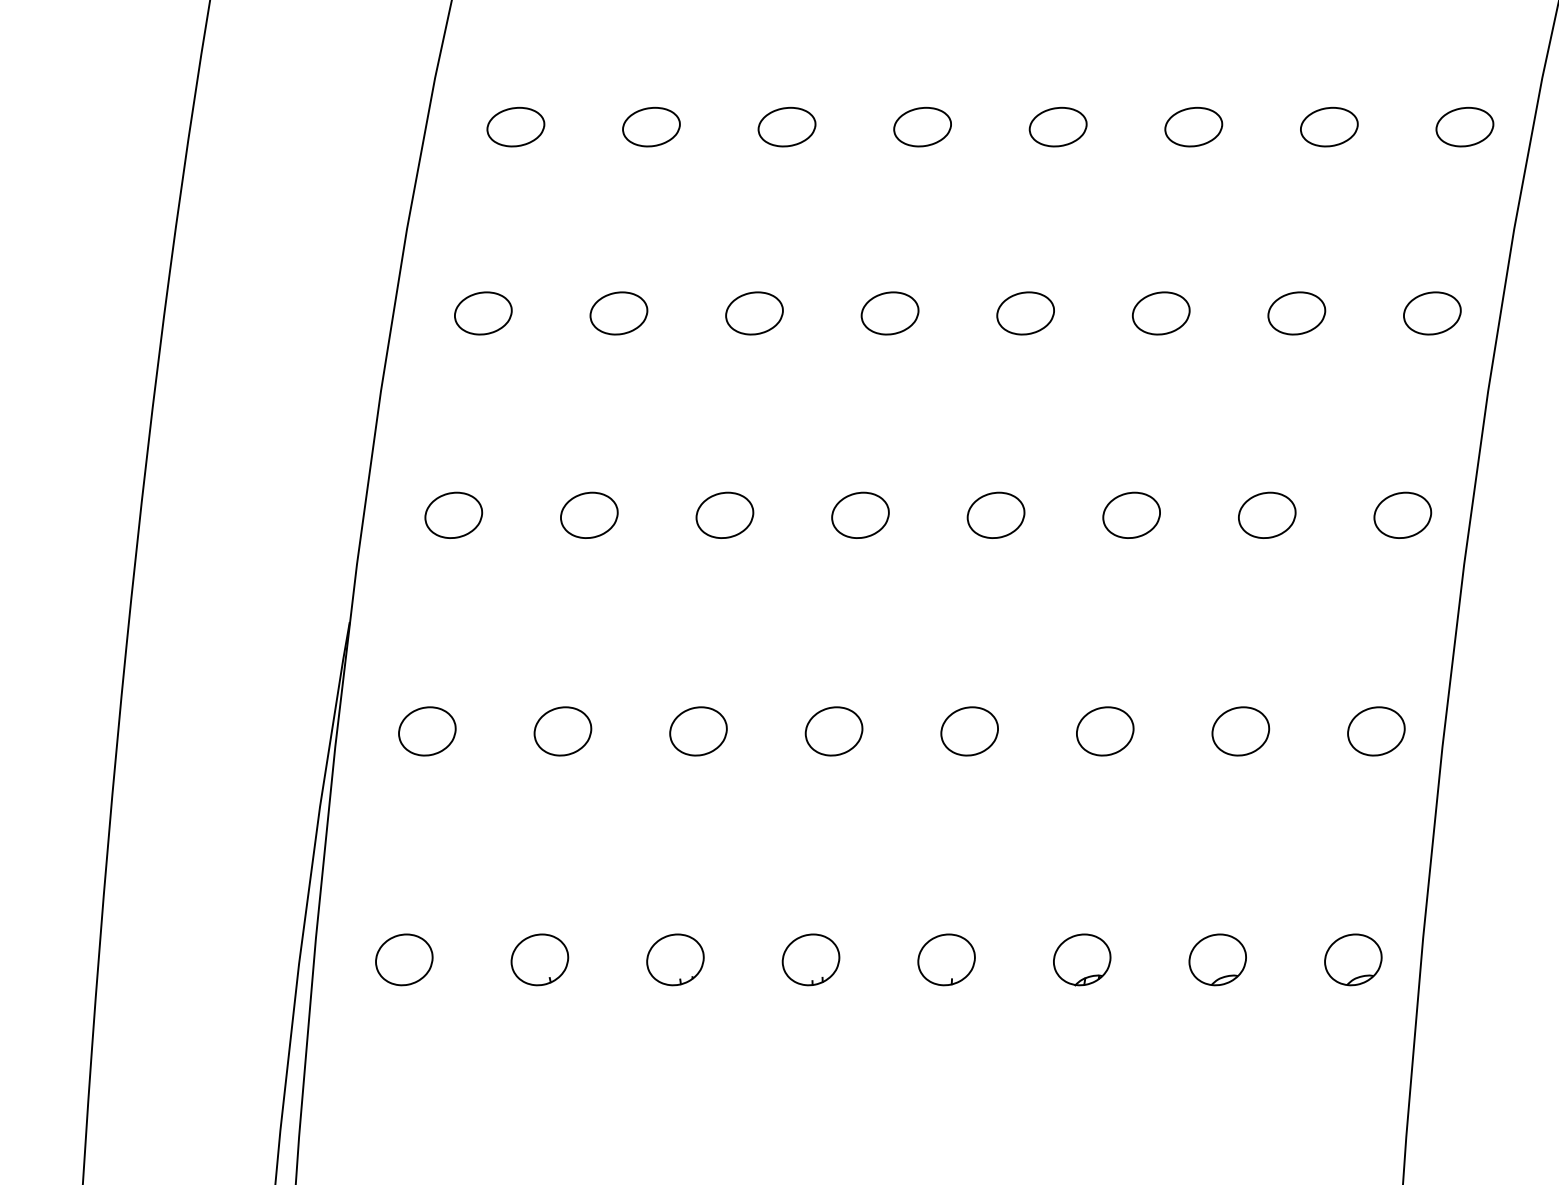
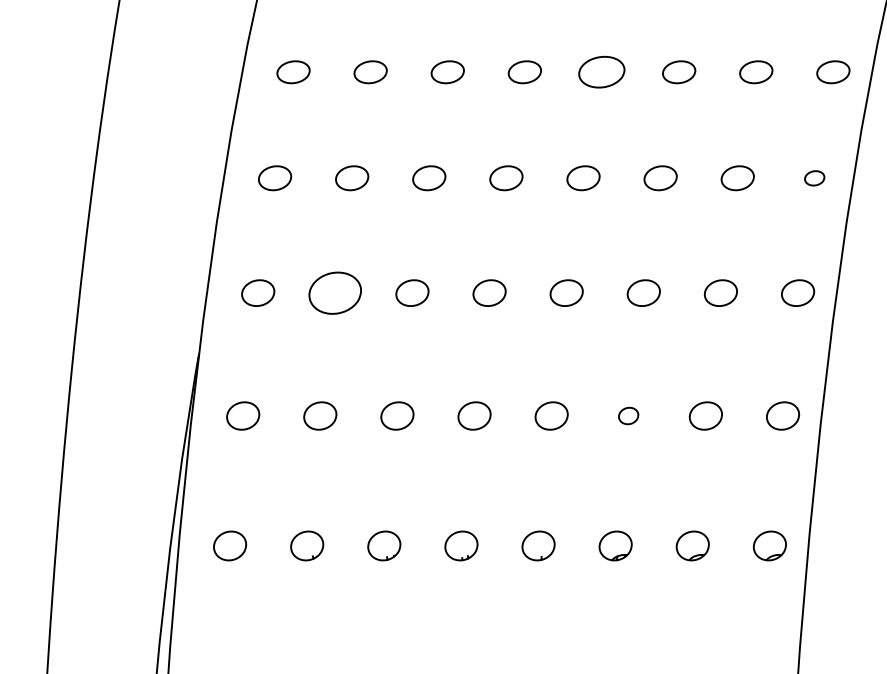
part: (1059, 127) -> (602, 72), size x1.4
part: (1431, 313) -> (814, 178), size x0.6
part: (589, 514) -> (335, 292), size x1.6
part: (1104, 730) -> (628, 415), size x0.6

